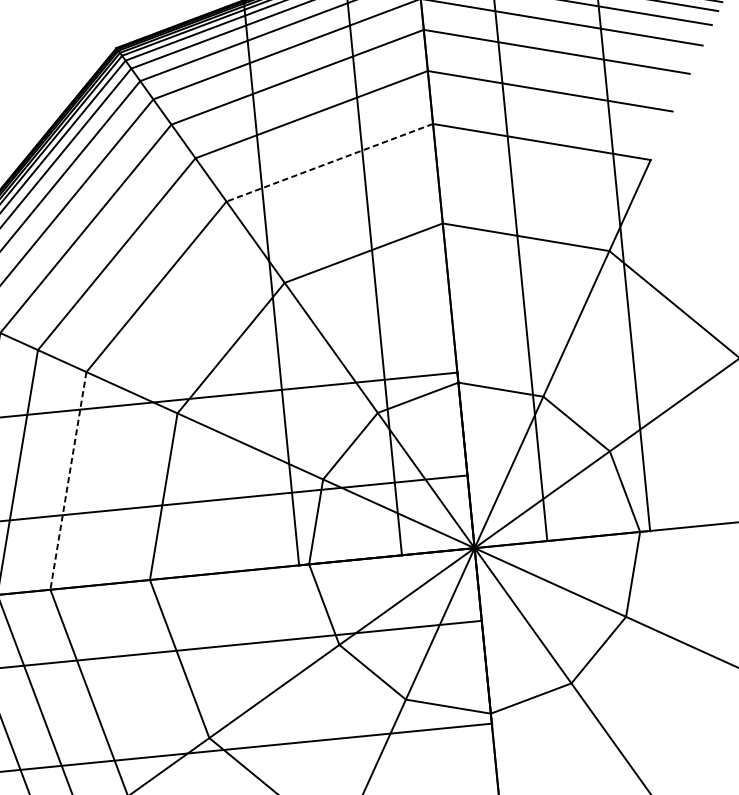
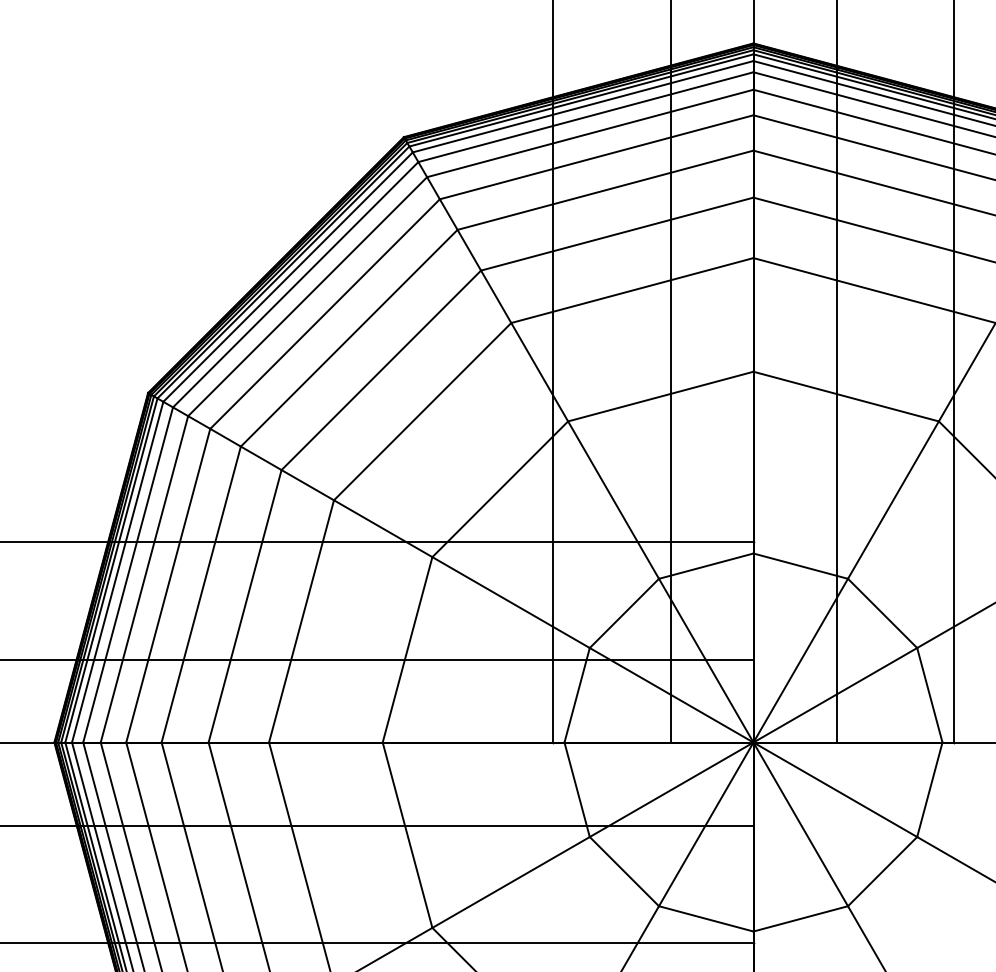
line: (328, 162) -> (631, 290), dashed -> solid
line: (68, 481) -> (301, 621), dashed -> solid

